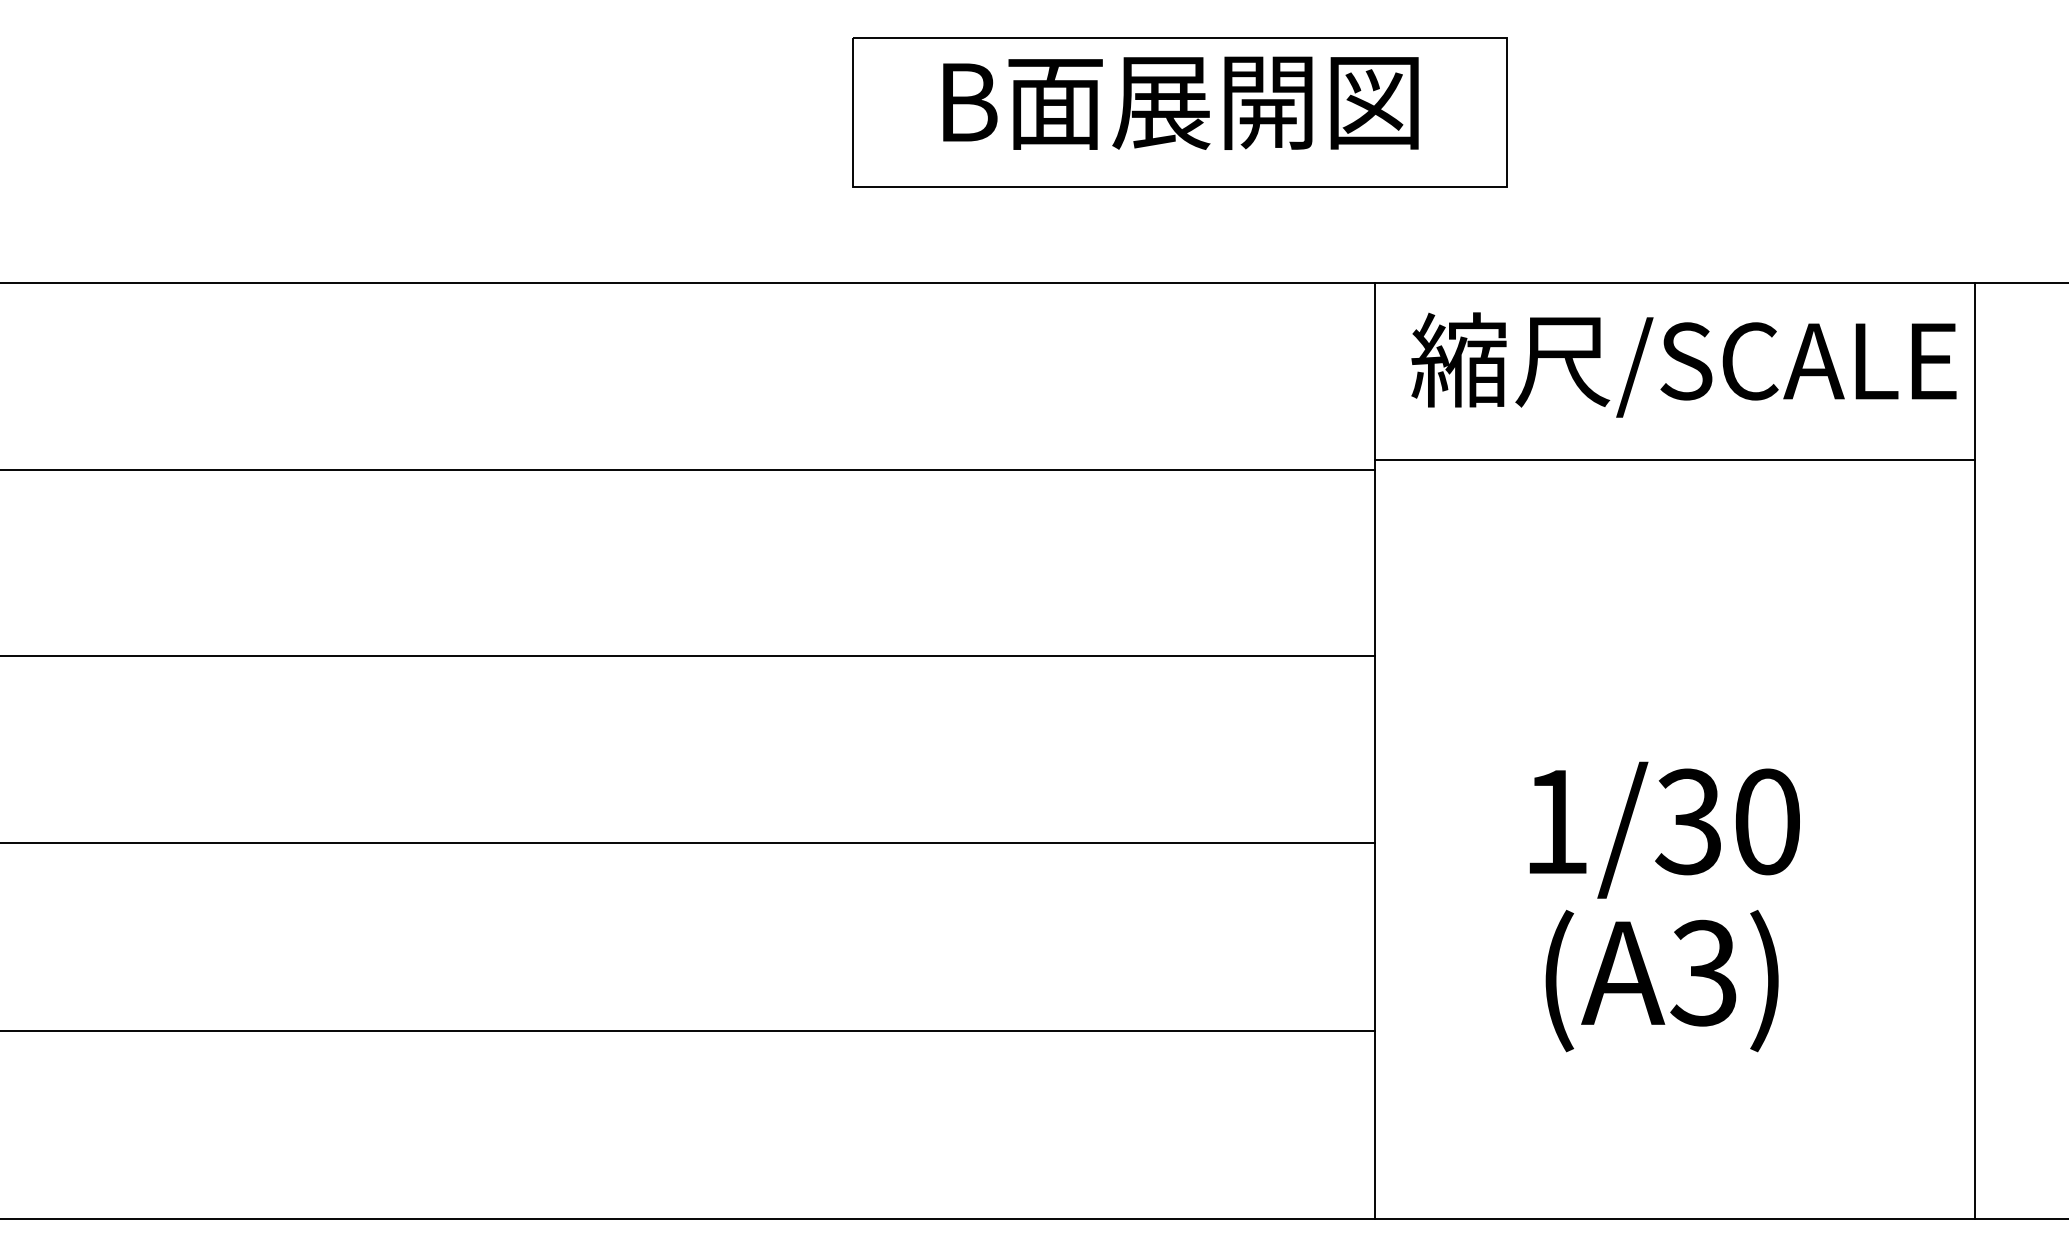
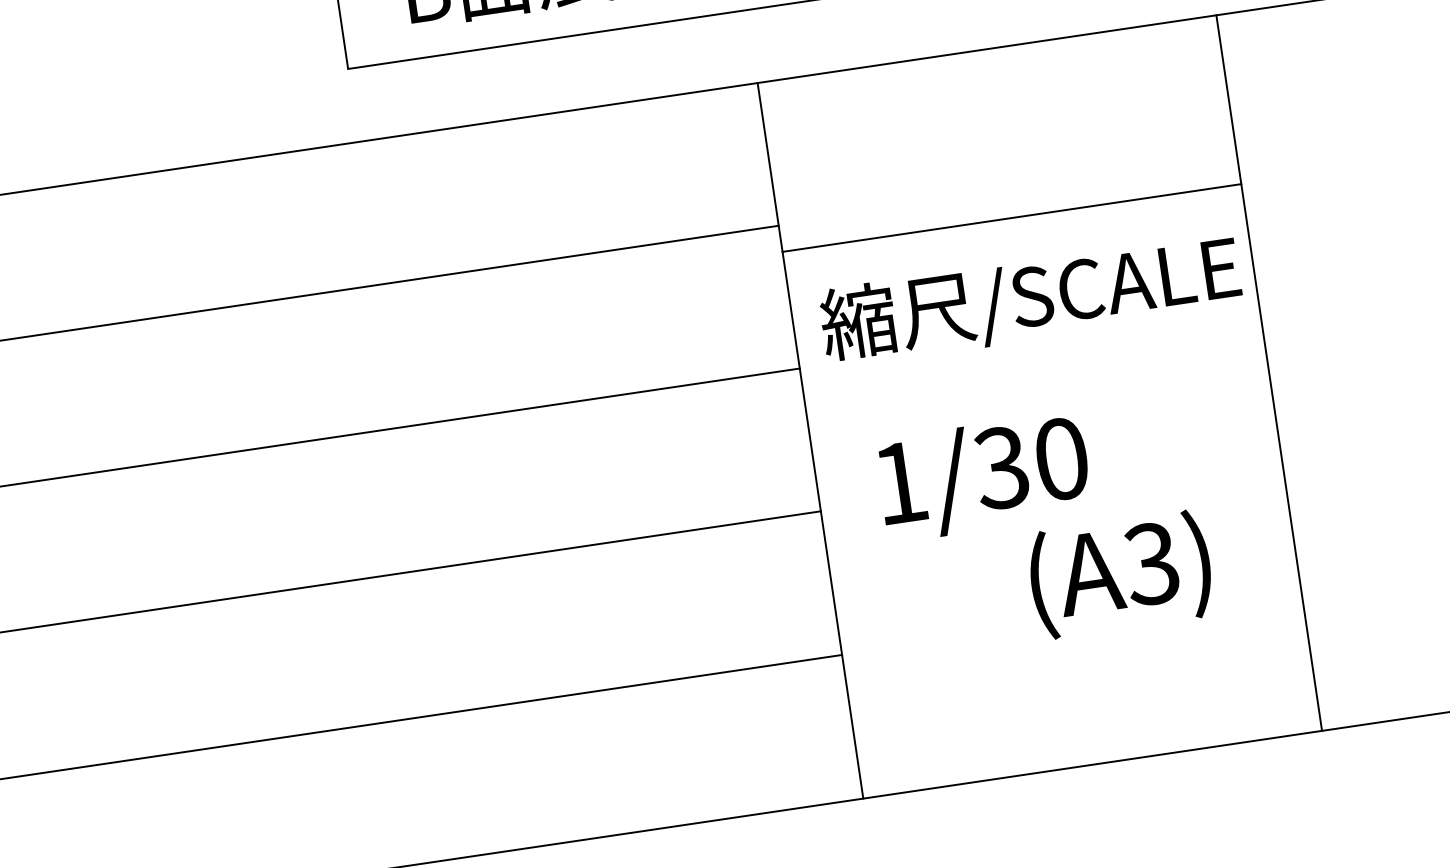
text: (1683, 364) -> (1030, 299), moved
line: (1675, 459) -> (1012, 217), moved
text: (1664, 829) -> (983, 476), moved
text: (1661, 981) -> (1120, 575), moved

